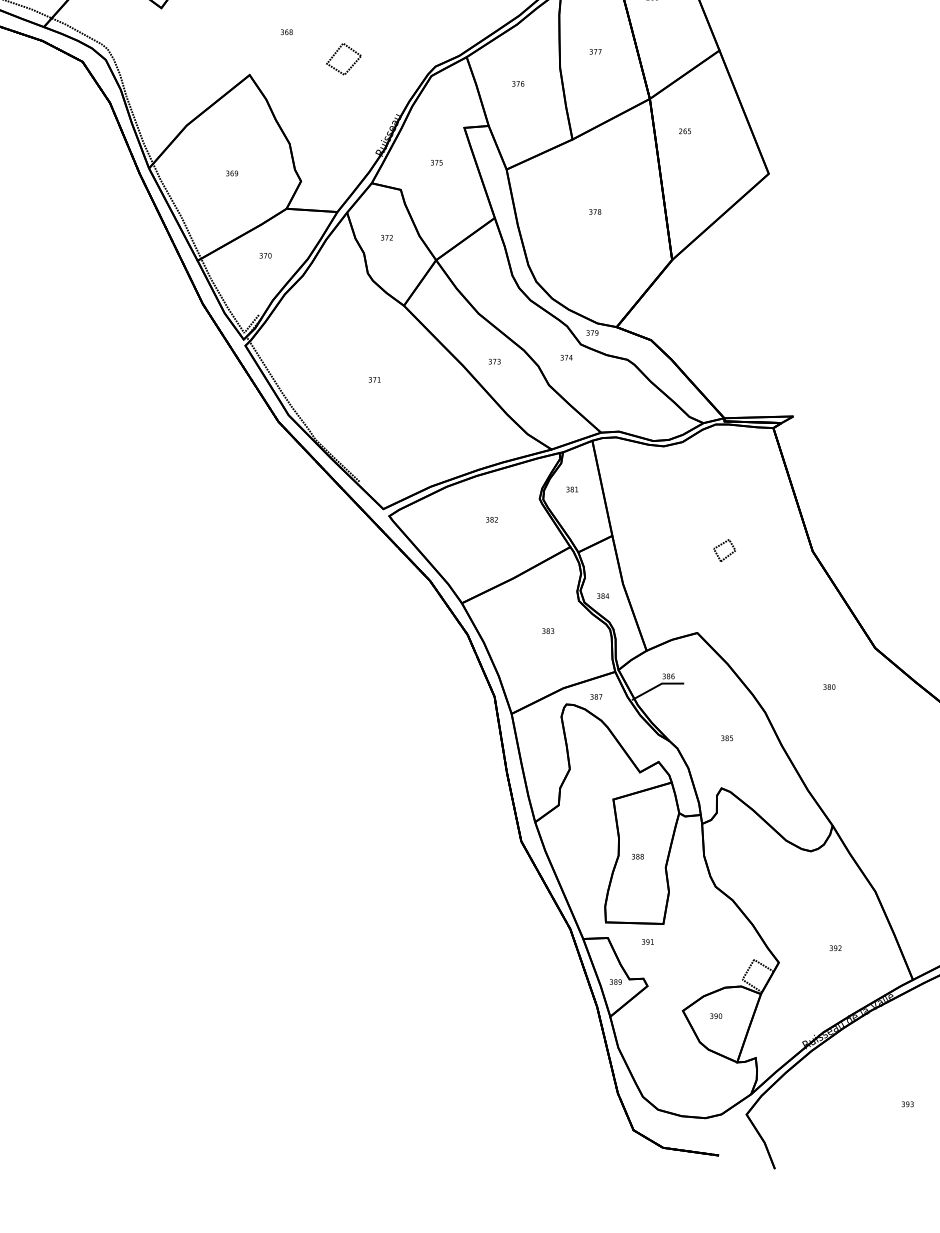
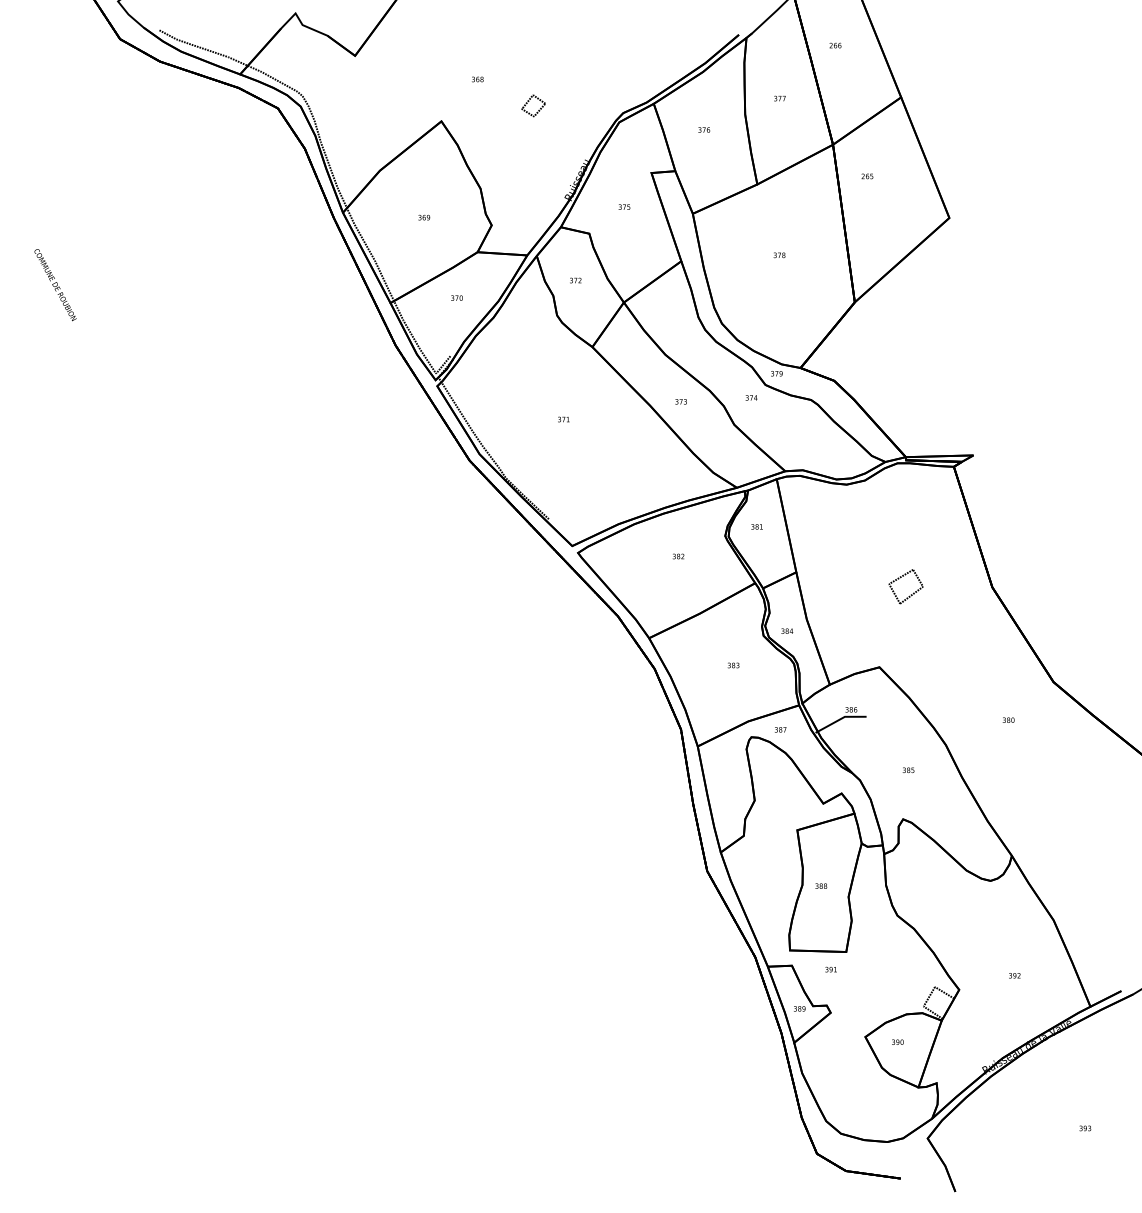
part: (343, 58) -> (533, 105), size x0.7
part: (724, 550) -> (906, 586), size x1.6

